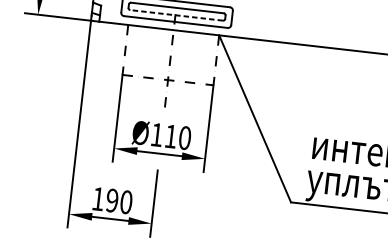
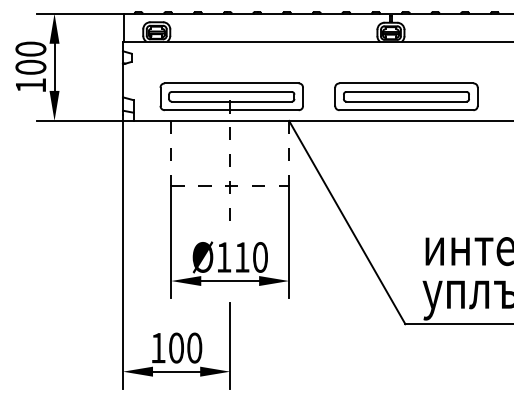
line: (176, 15) -> (231, 101), dashed -> solid
part: (311, 26) -> (406, 96), added
text: (112, 200) -> (176, 347), 190 -> 100

